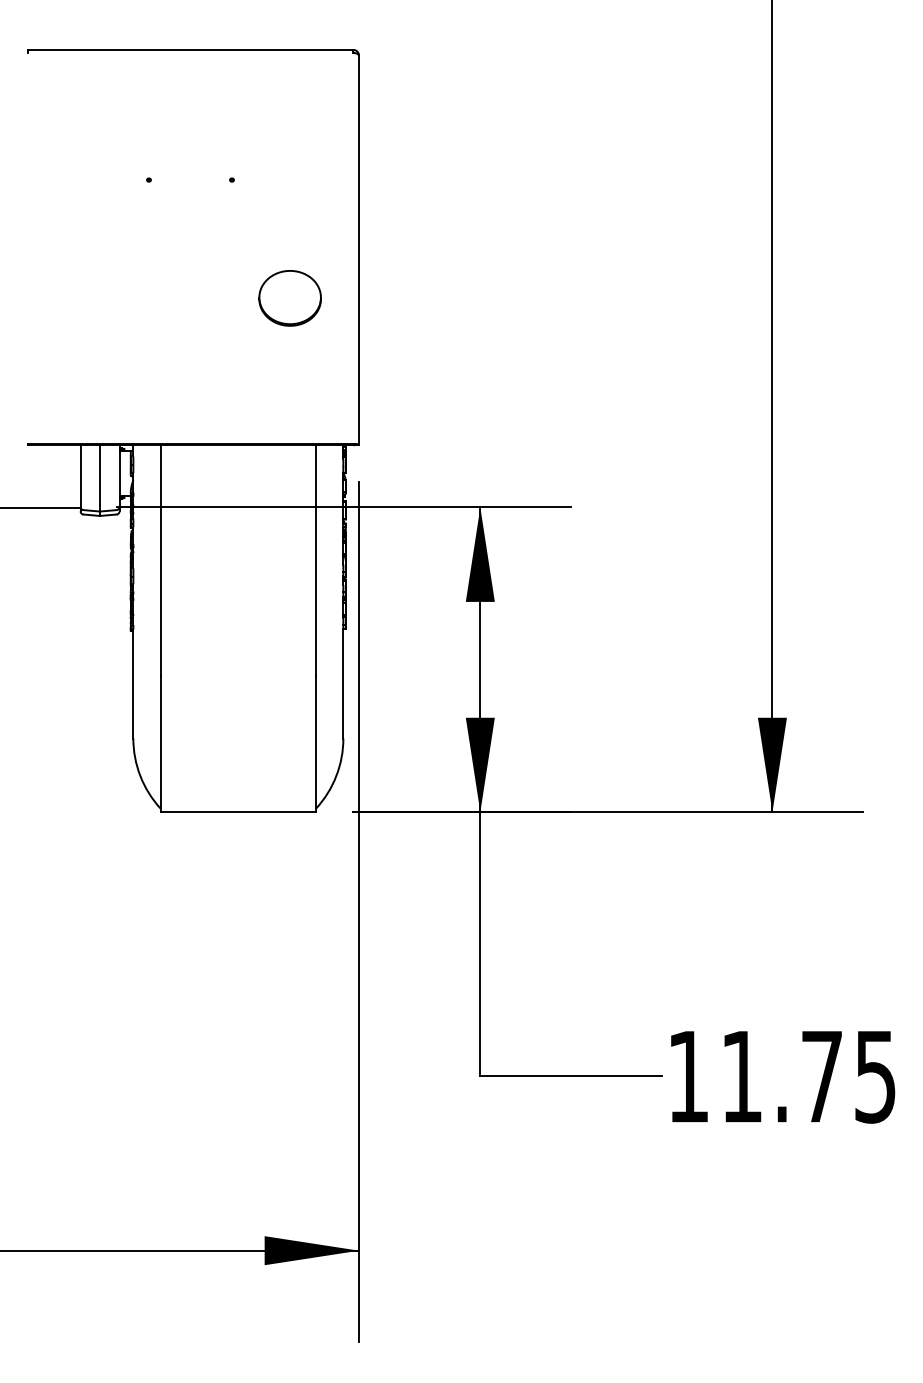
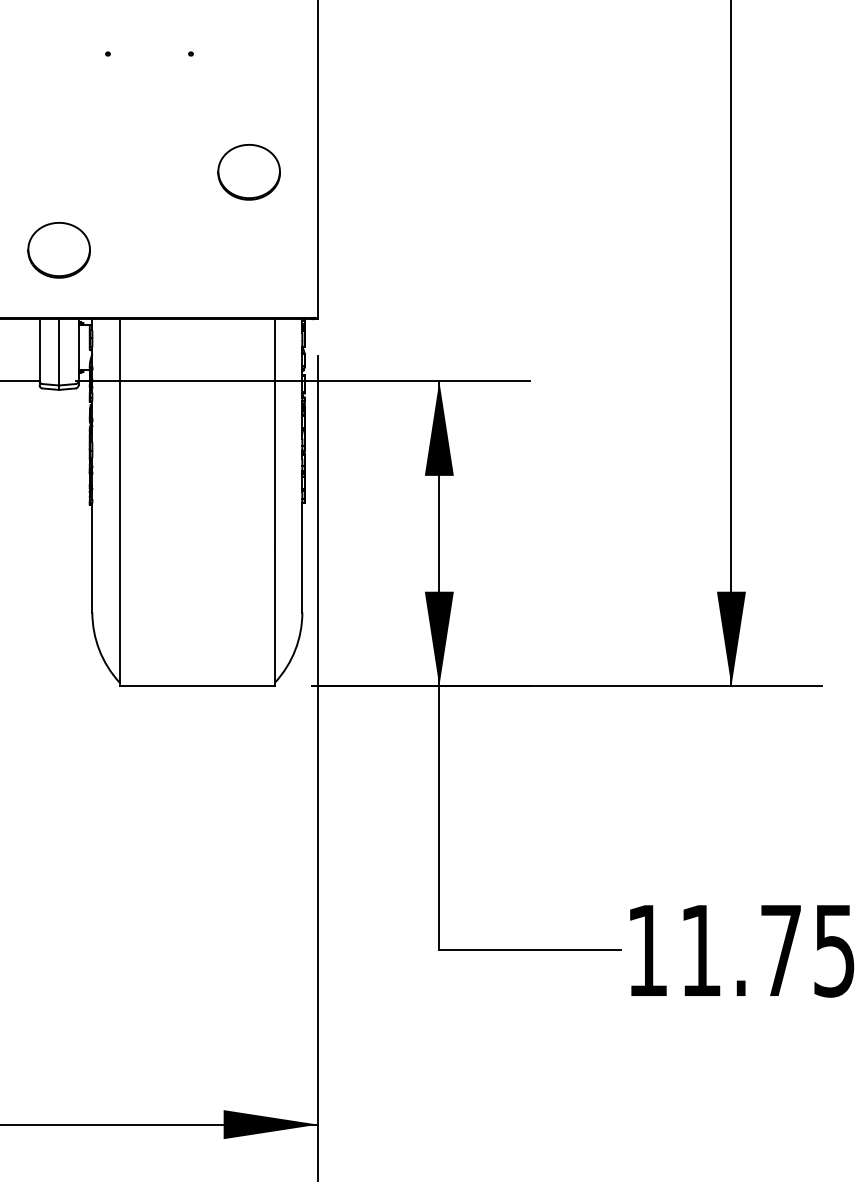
part: (99, 376) -> (58, 250), added

